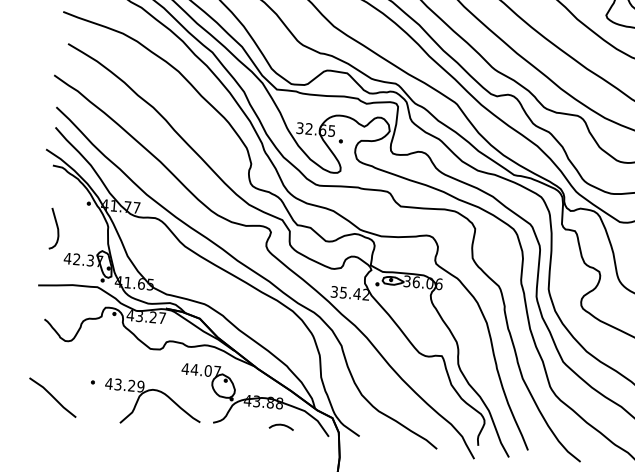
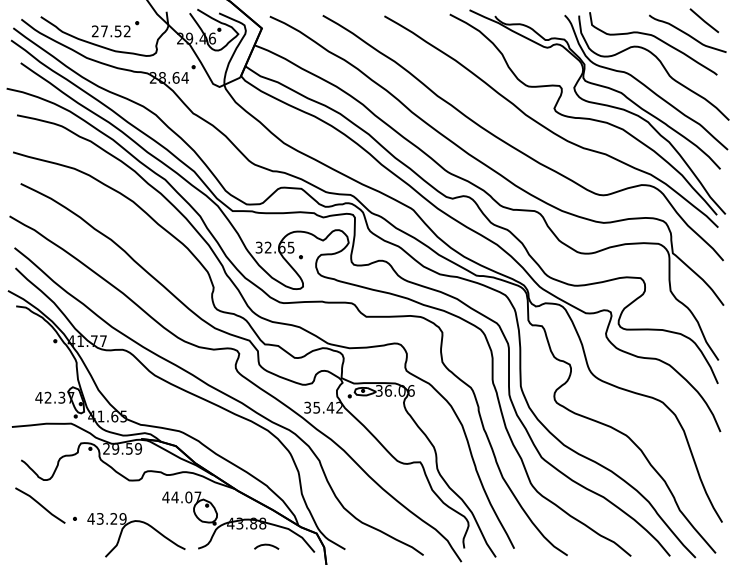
curve: (56, 228) -> (25, 368), removed
text: (146, 316) -> (122, 448), 43.27 -> 29.59
line: (53, 397) -> (40, 505), moved

